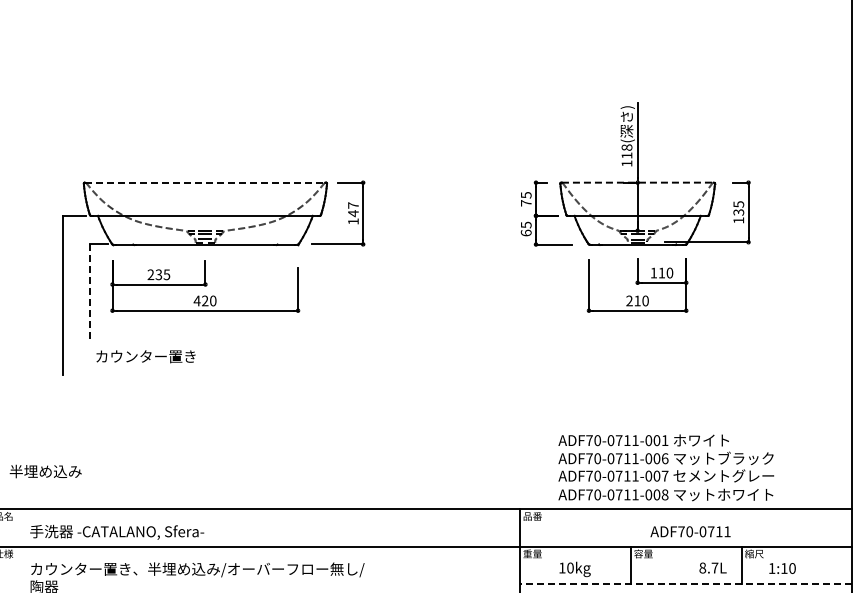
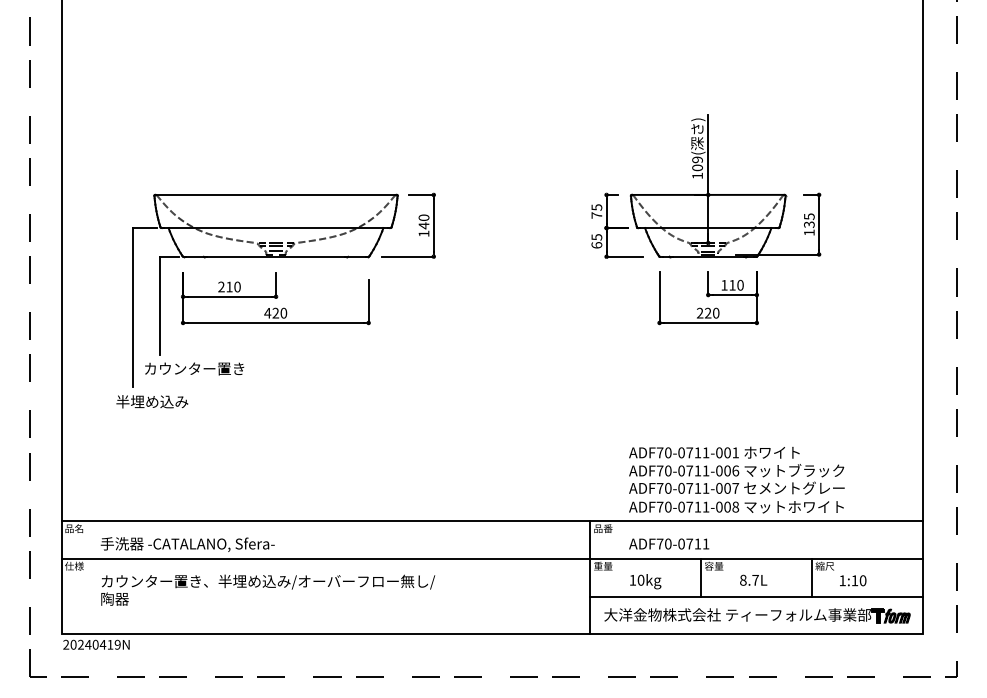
text: (626, 151) -> (697, 163), 118( -> 109(
line: (205, 182) -> (276, 194), dashed -> solid
line: (637, 182) -> (708, 194), dashed -> solid
text: (352, 205) -> (423, 217), 147 -> 140
text: (162, 274) -> (233, 286), 235 -> 210
line: (89, 294) -> (160, 306), dashed -> solid
text: (637, 300) -> (708, 312), 210 -> 220
text: (145, 356) -> (194, 368), moved
text: (45, 471) -> (152, 401), moved
text: (690, 531) -> (669, 543), moved
text: (712, 567) -> (753, 579), moved
line: (685, 584) -> (756, 596), dashed -> solid

